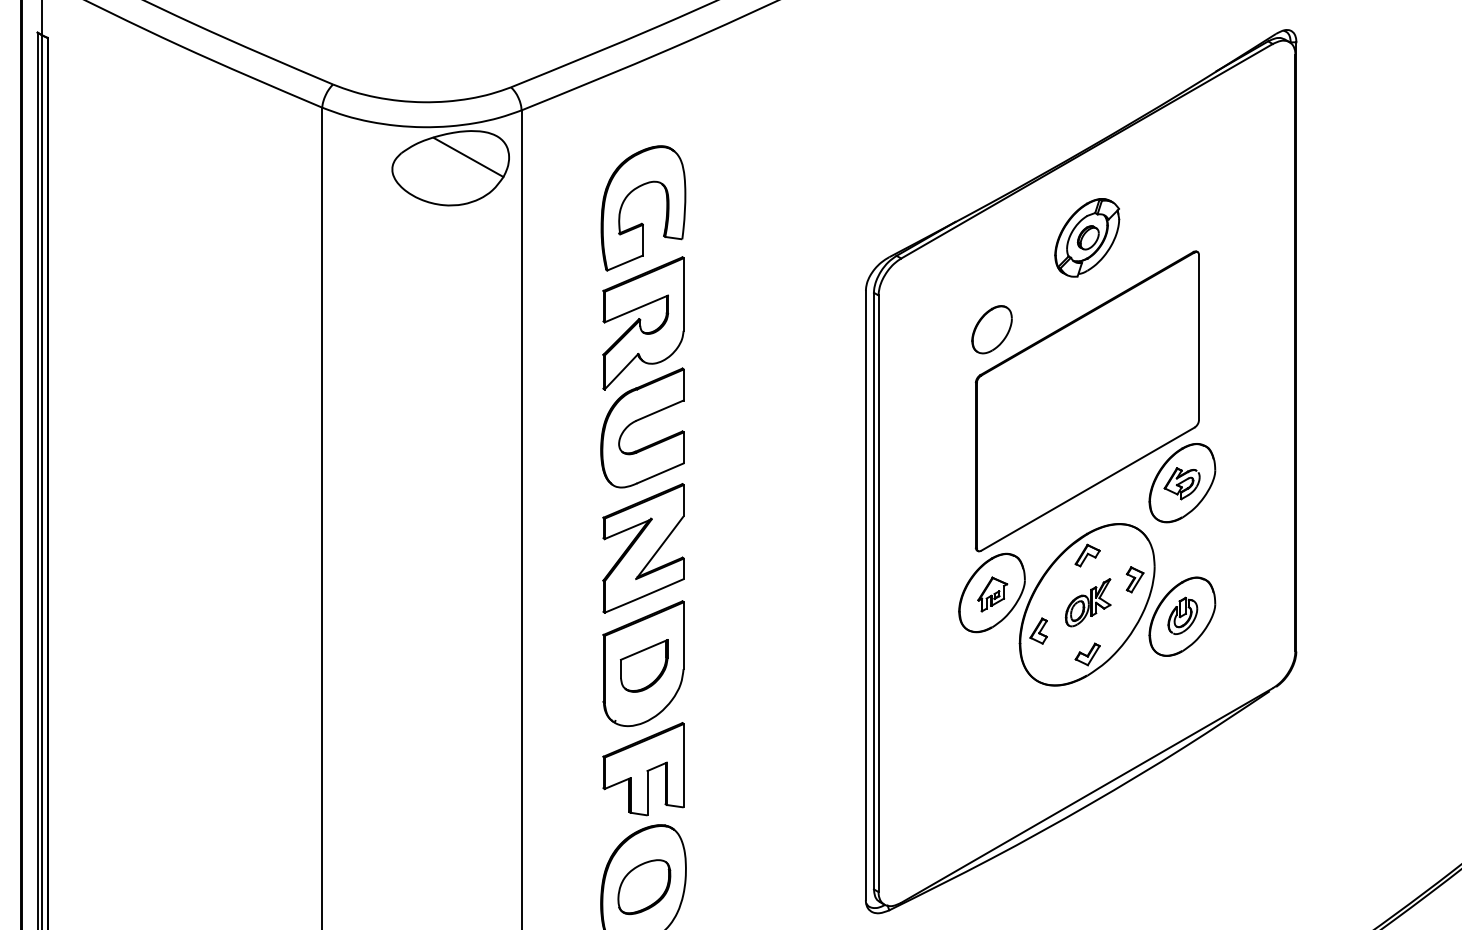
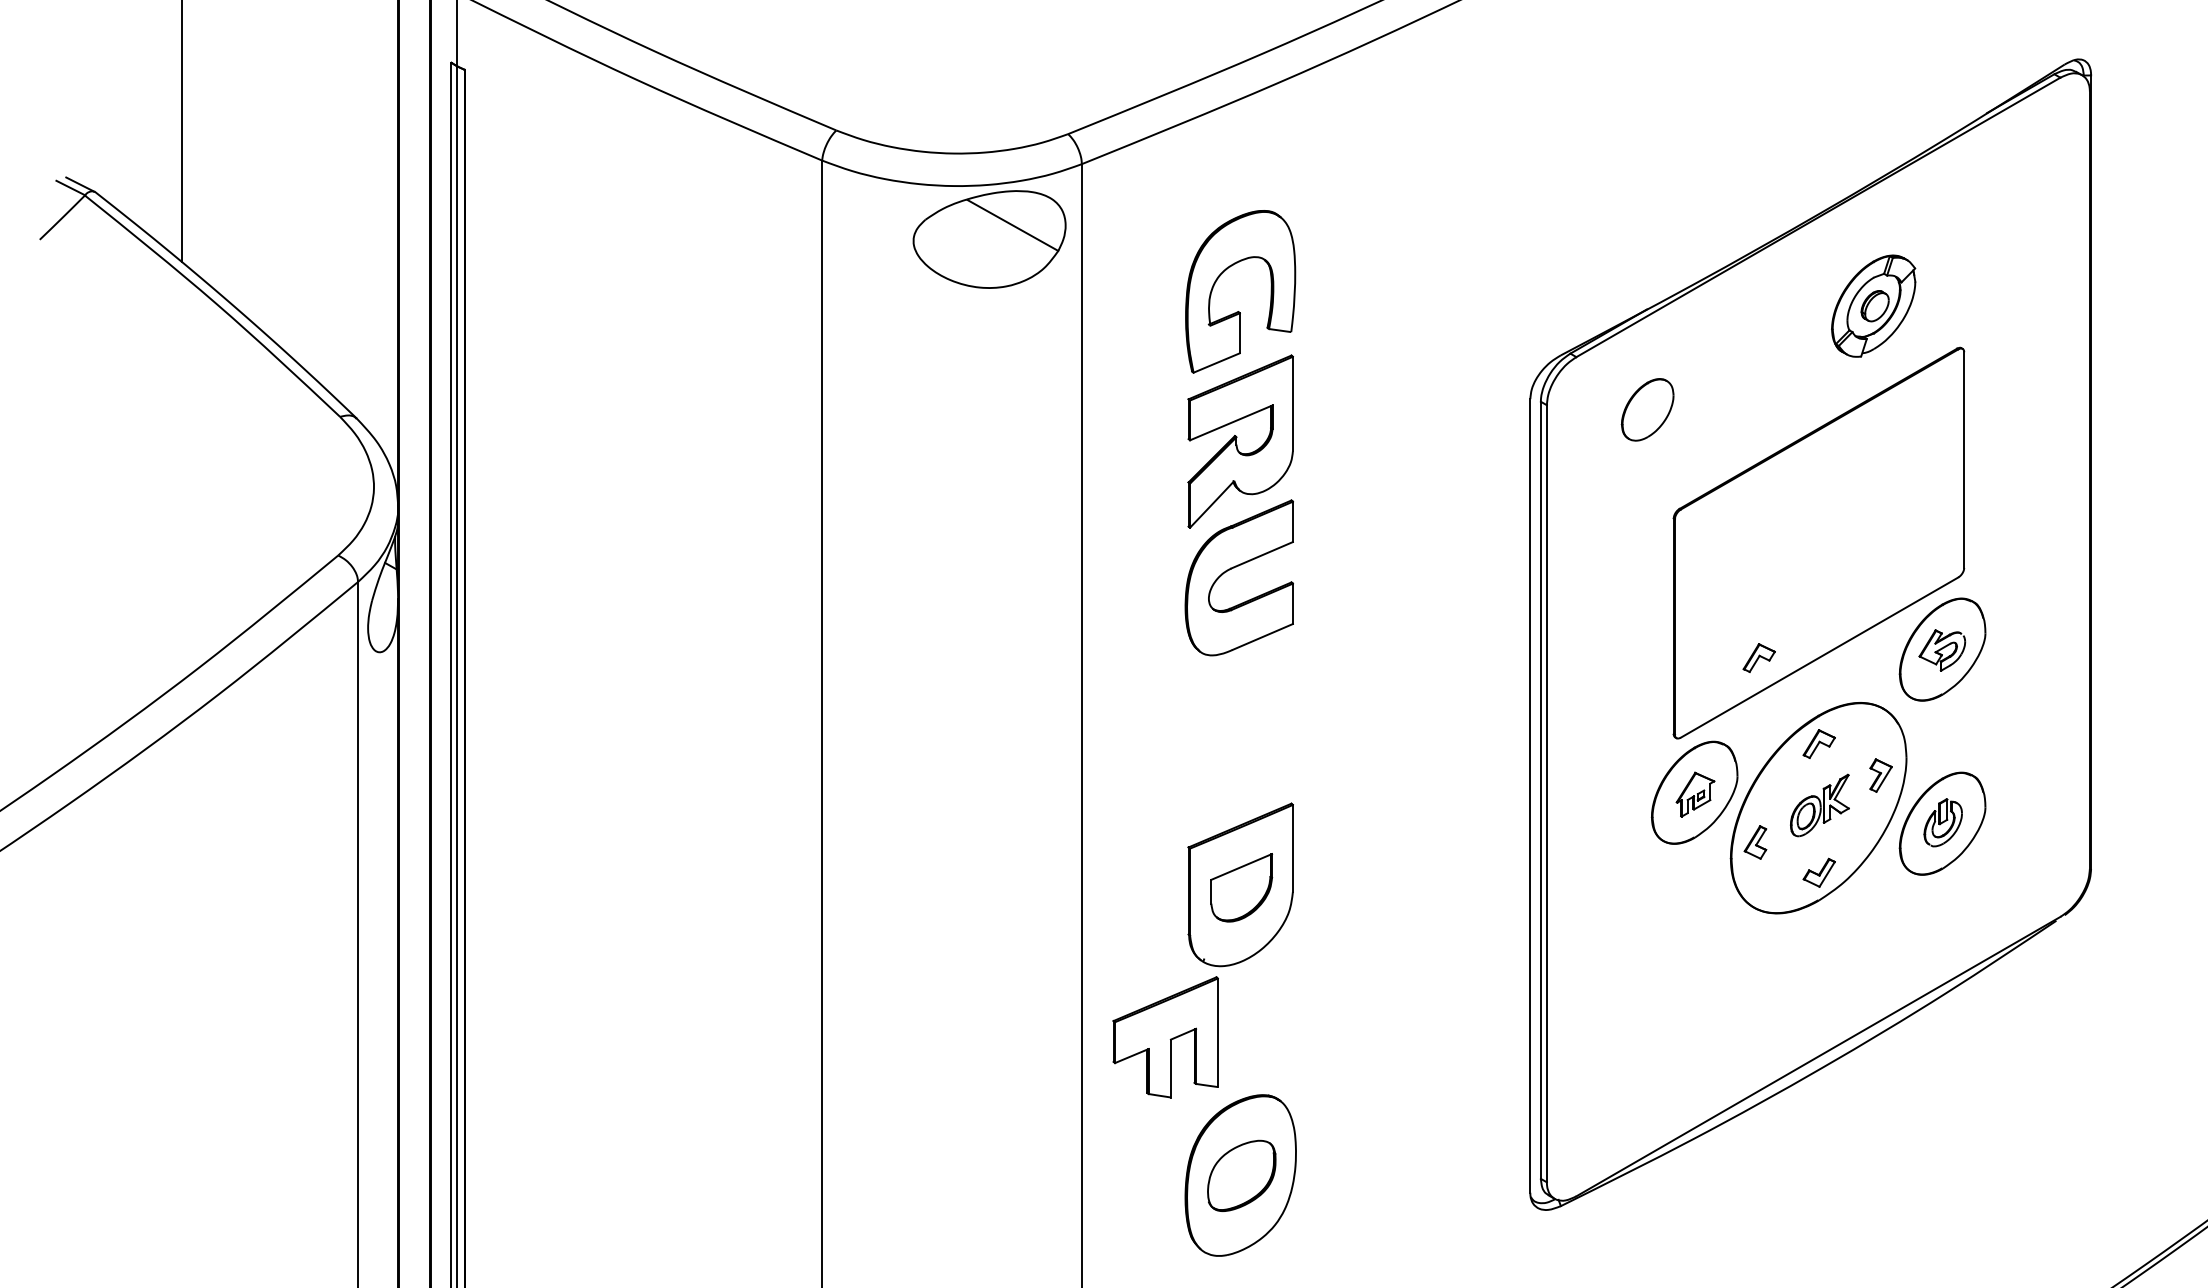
part: (1087, 237) -> (1873, 305), moved
part: (991, 329) -> (1647, 409), moved
part: (1041, 489) -> (1758, 657), added
part: (643, 548) -> (1240, 734), removed
part: (643, 769) -> (1165, 1037), moved

